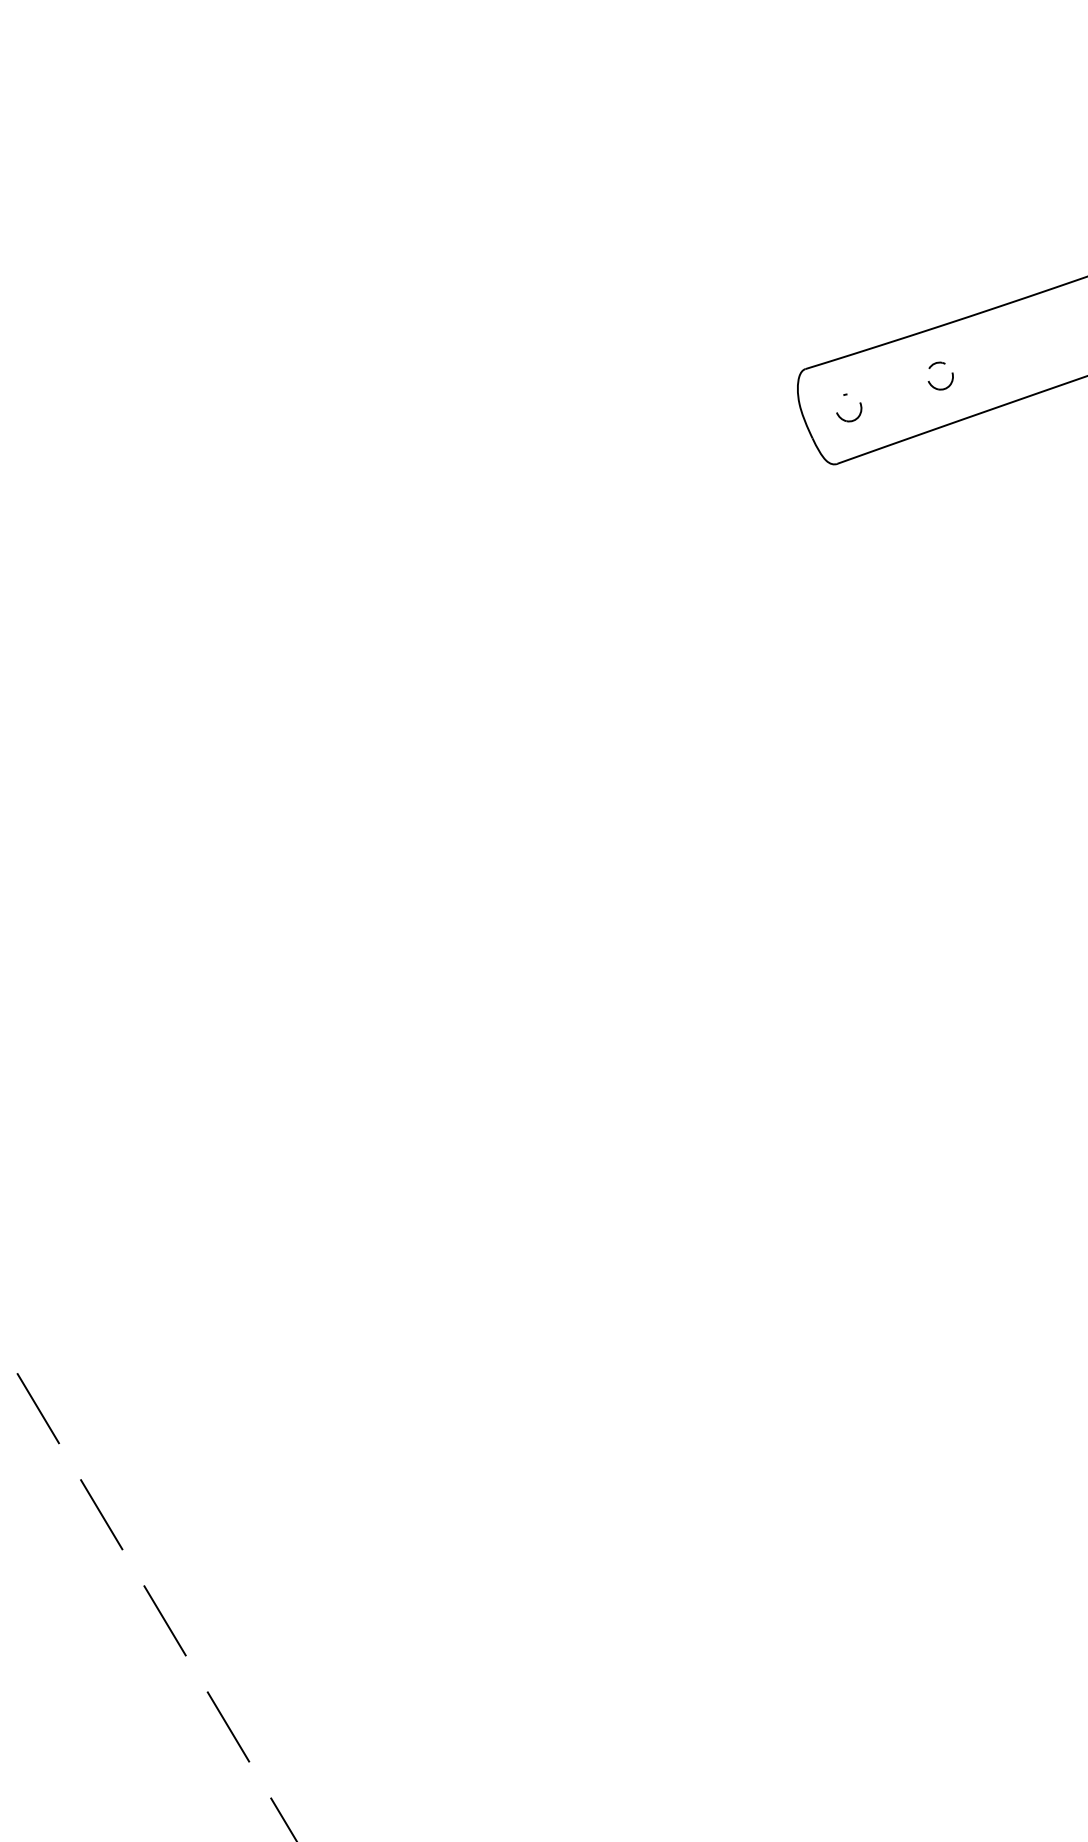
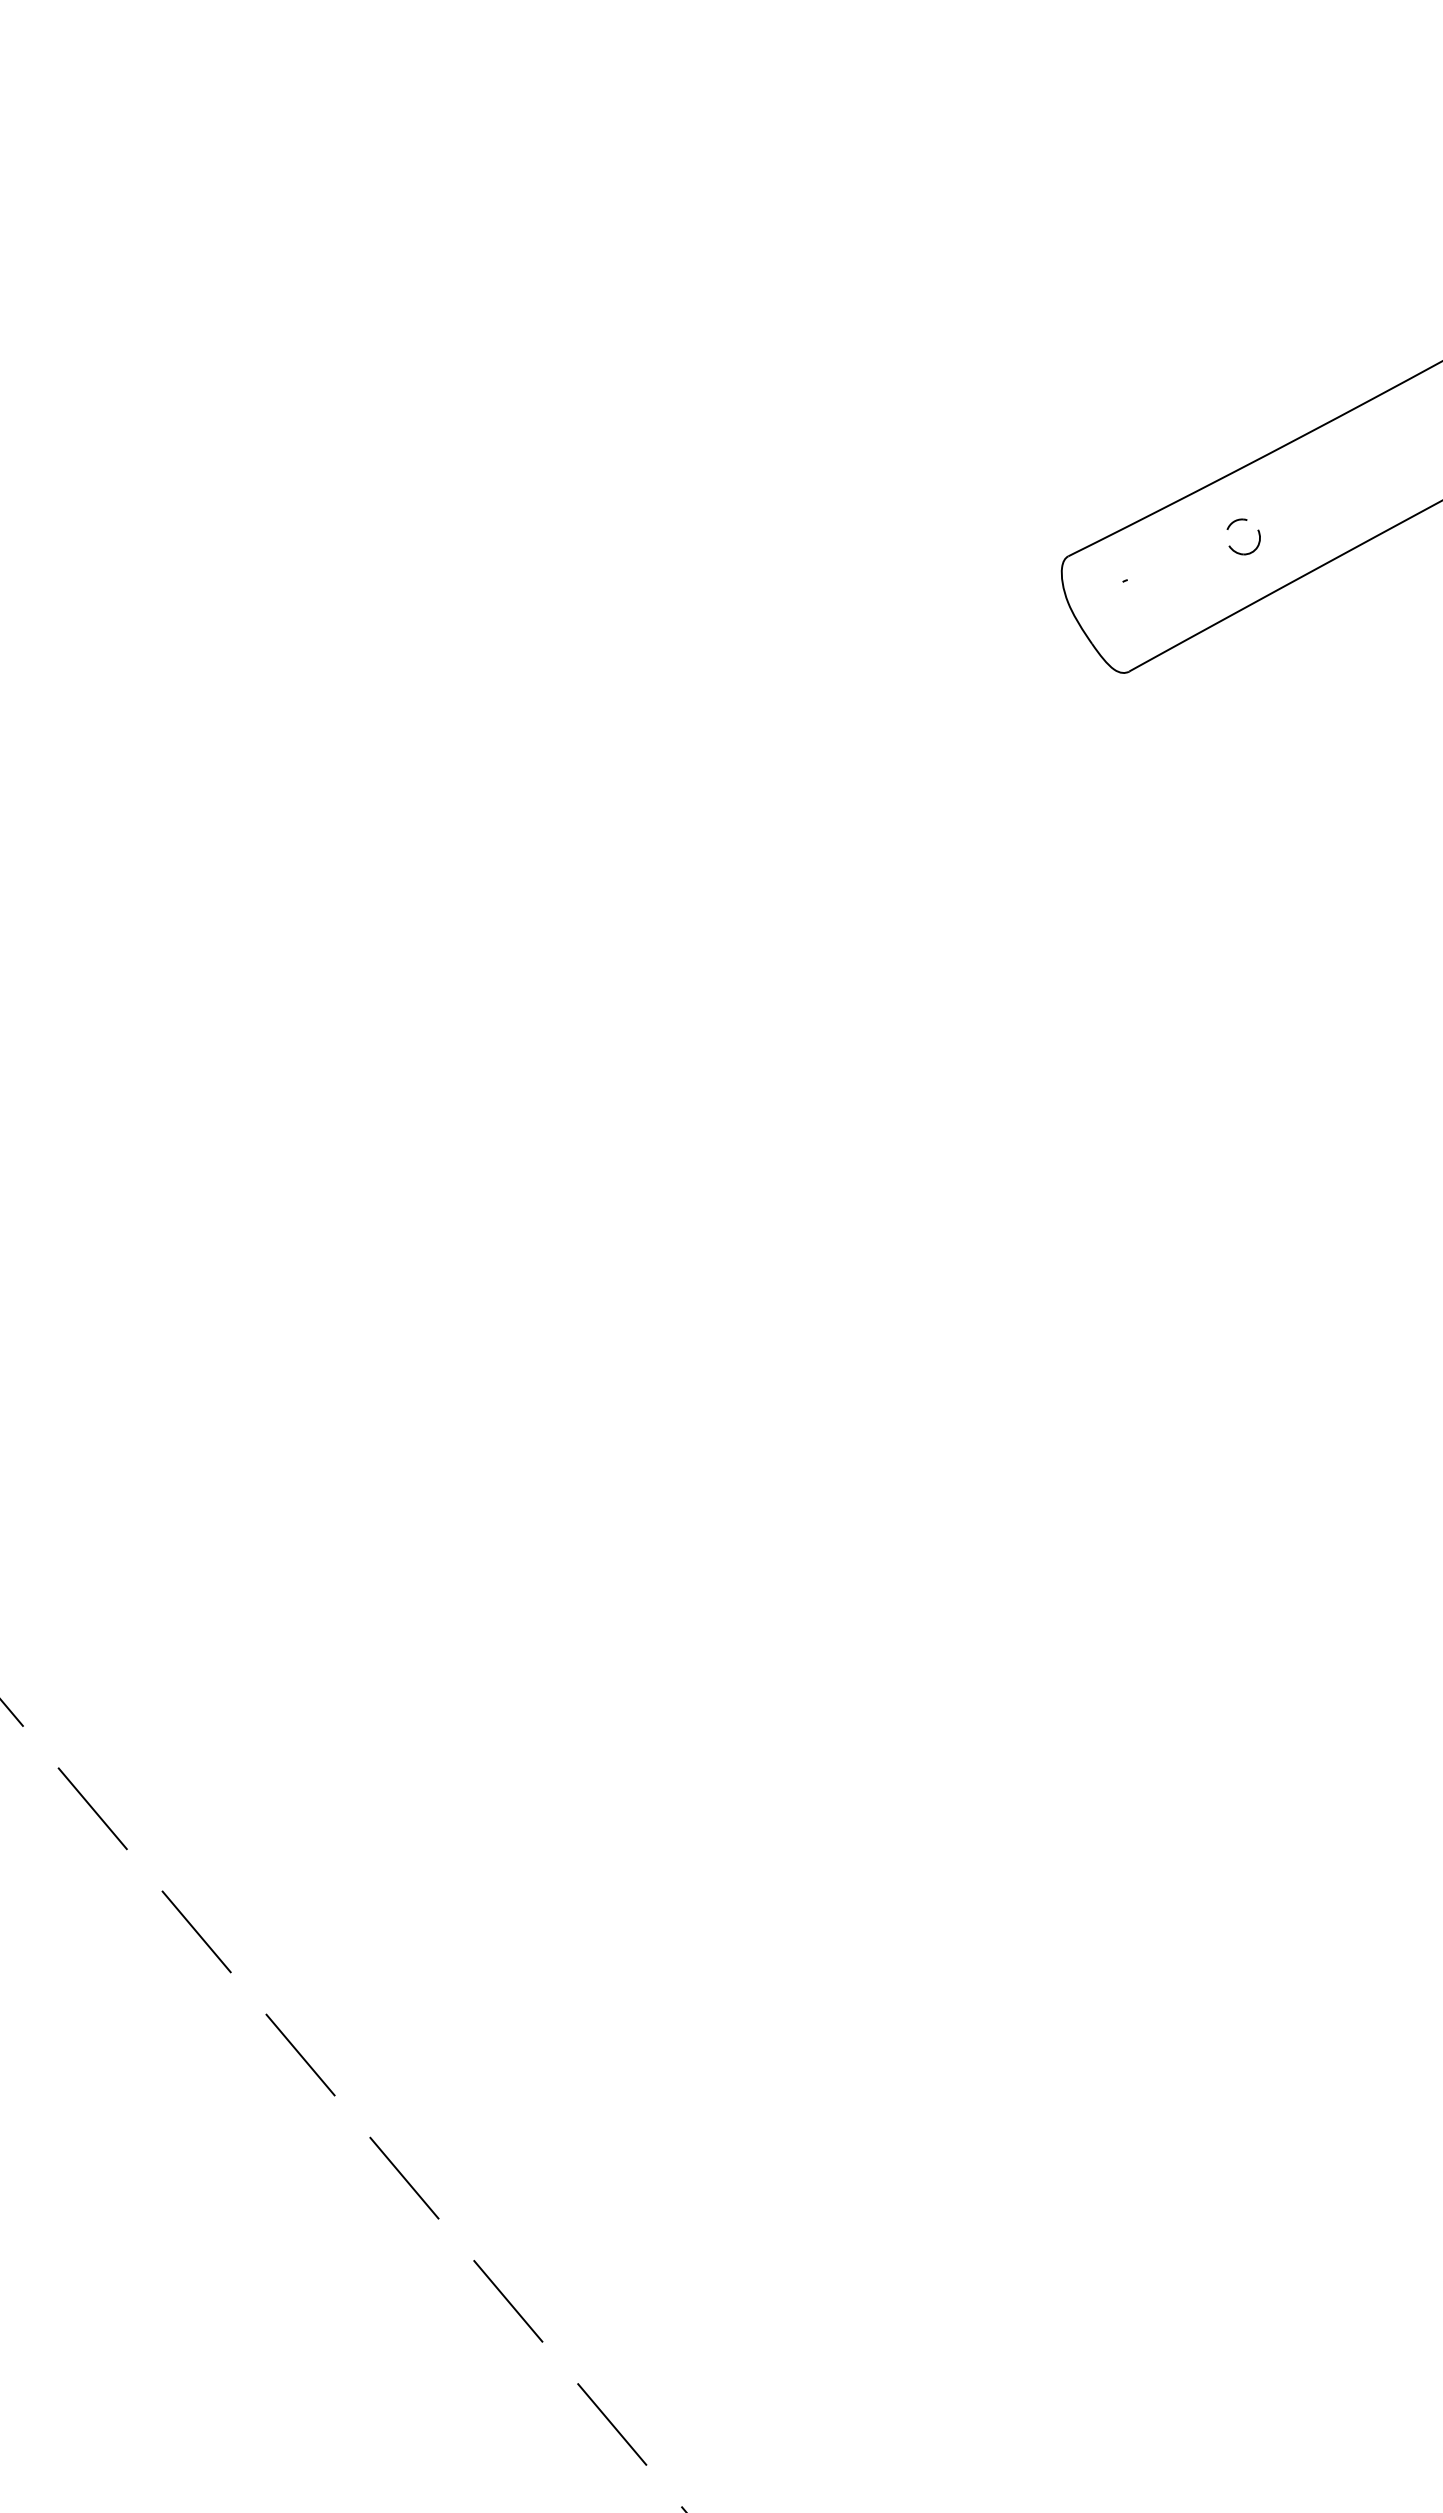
part: (847, 420) -> (1133, 613), removed

